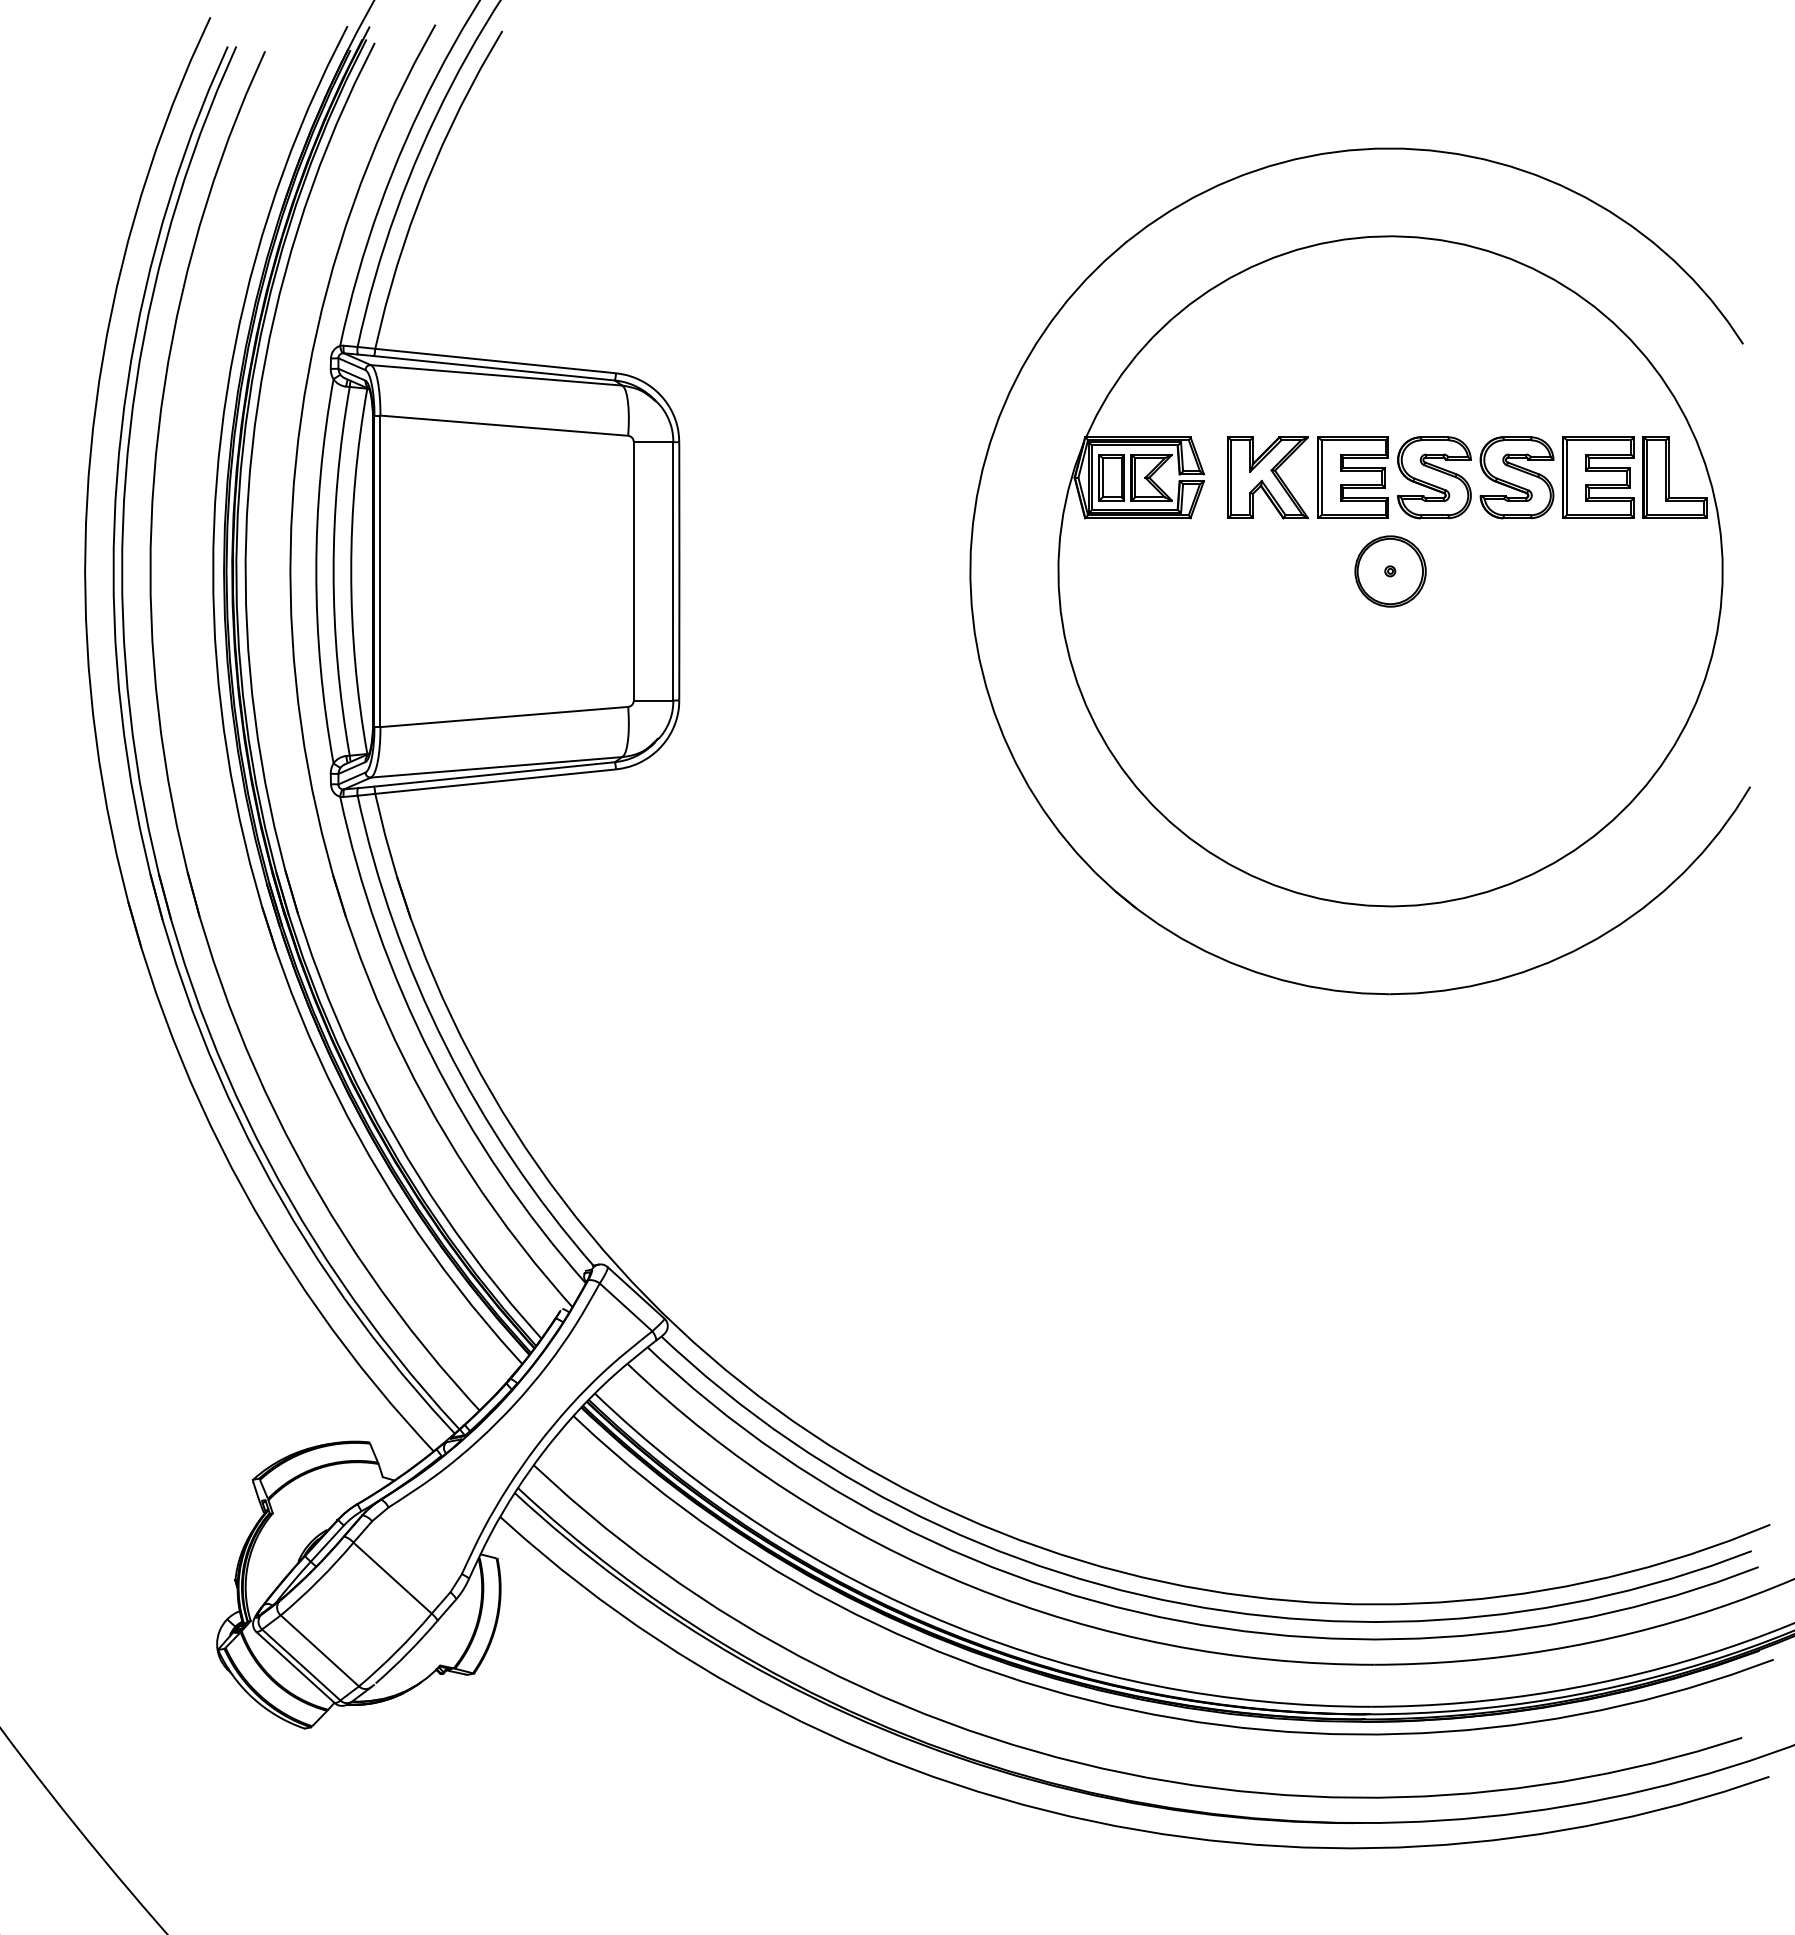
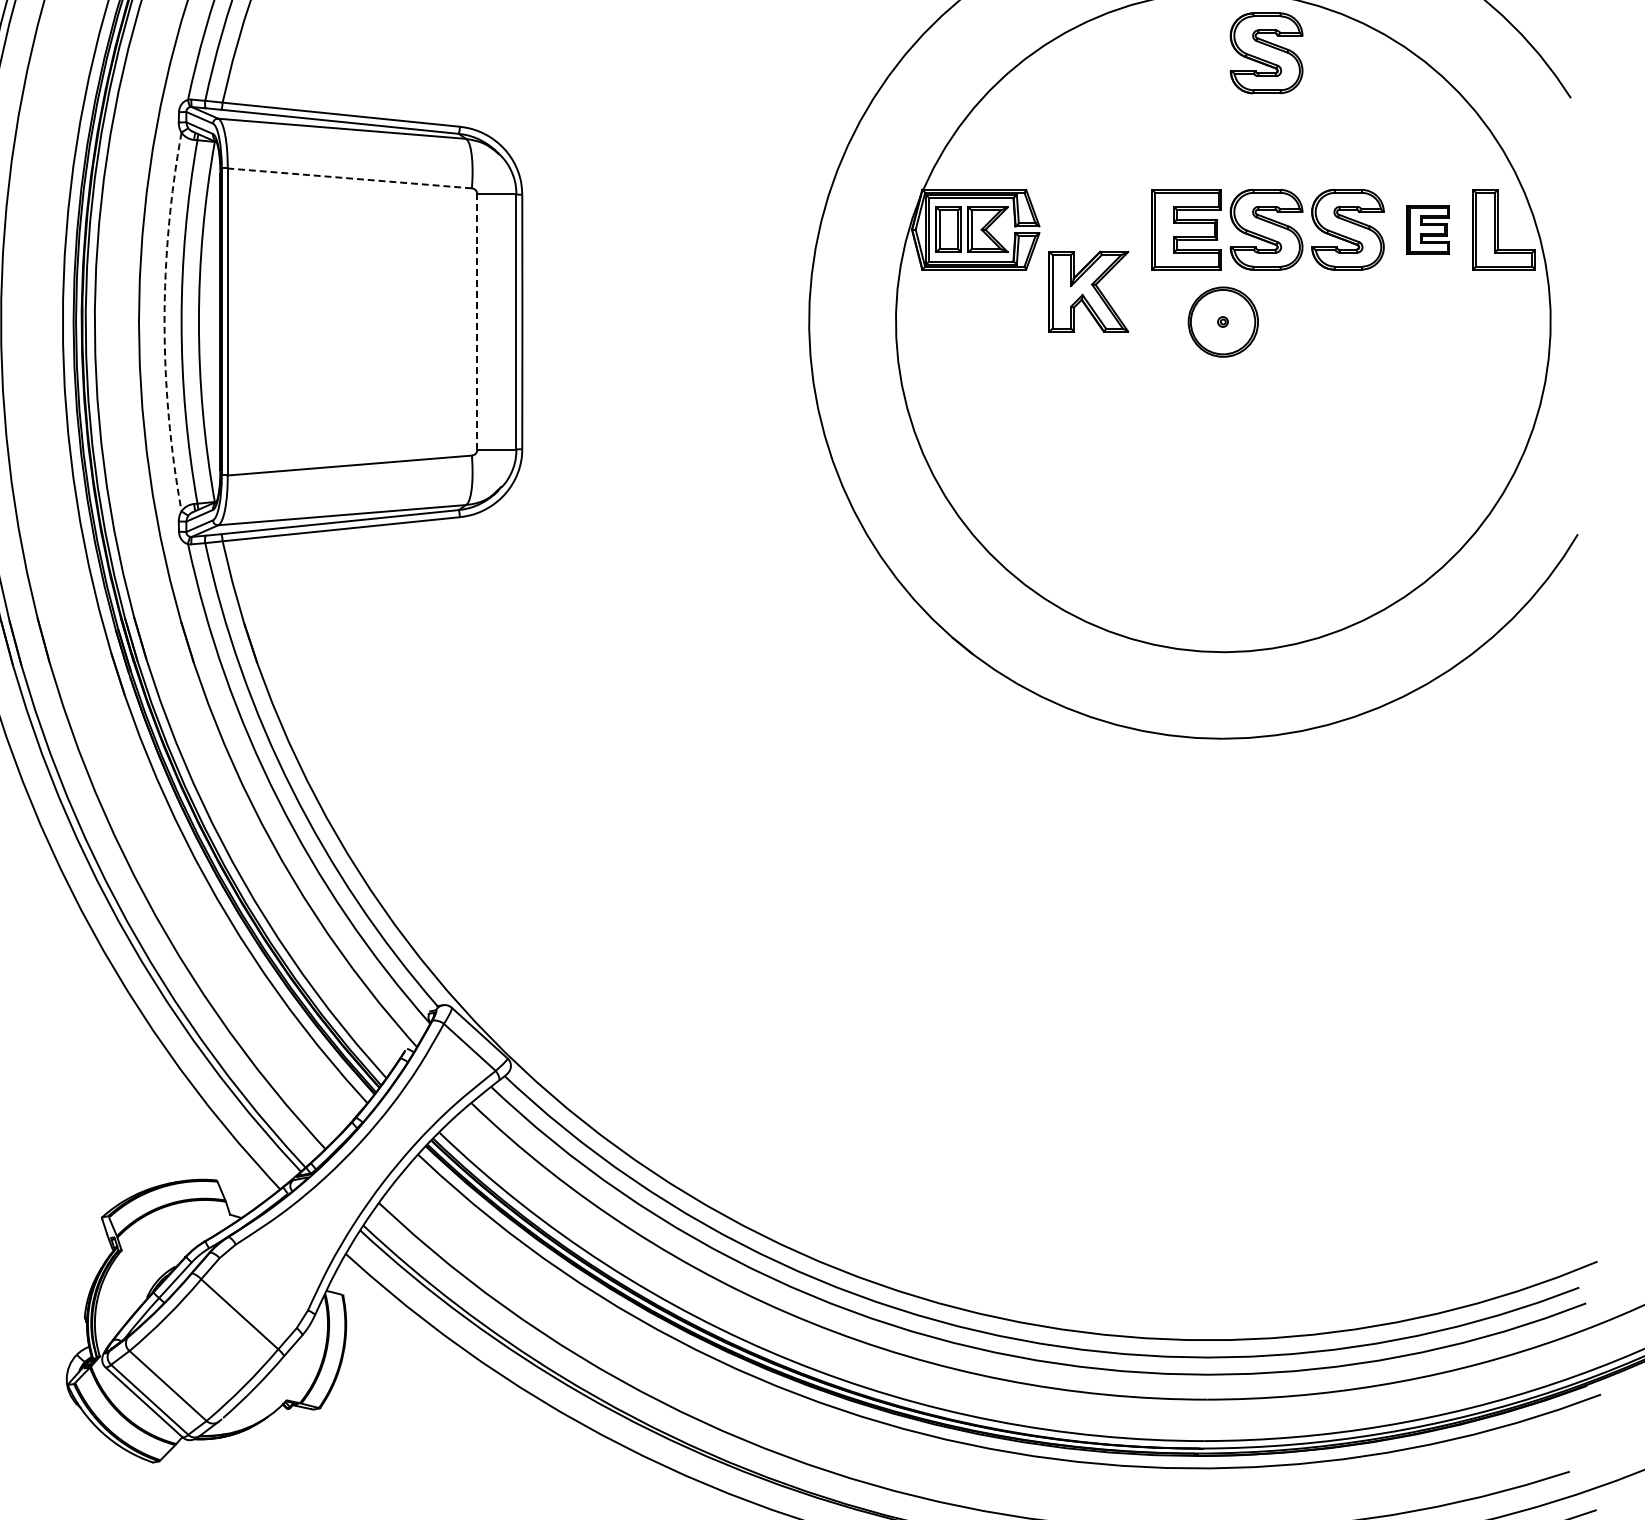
part: (1434, 298) -> (1266, 53), added
line: (503, 425) -> (349, 178), solid -> dashed
part: (1268, 477) -> (1089, 291), moved
part: (1598, 477) -> (1428, 229), size x0.6
line: (633, 570) -> (477, 321), solid -> dashed
arc: (316, 571) -> (164, 322), solid -> dashed

